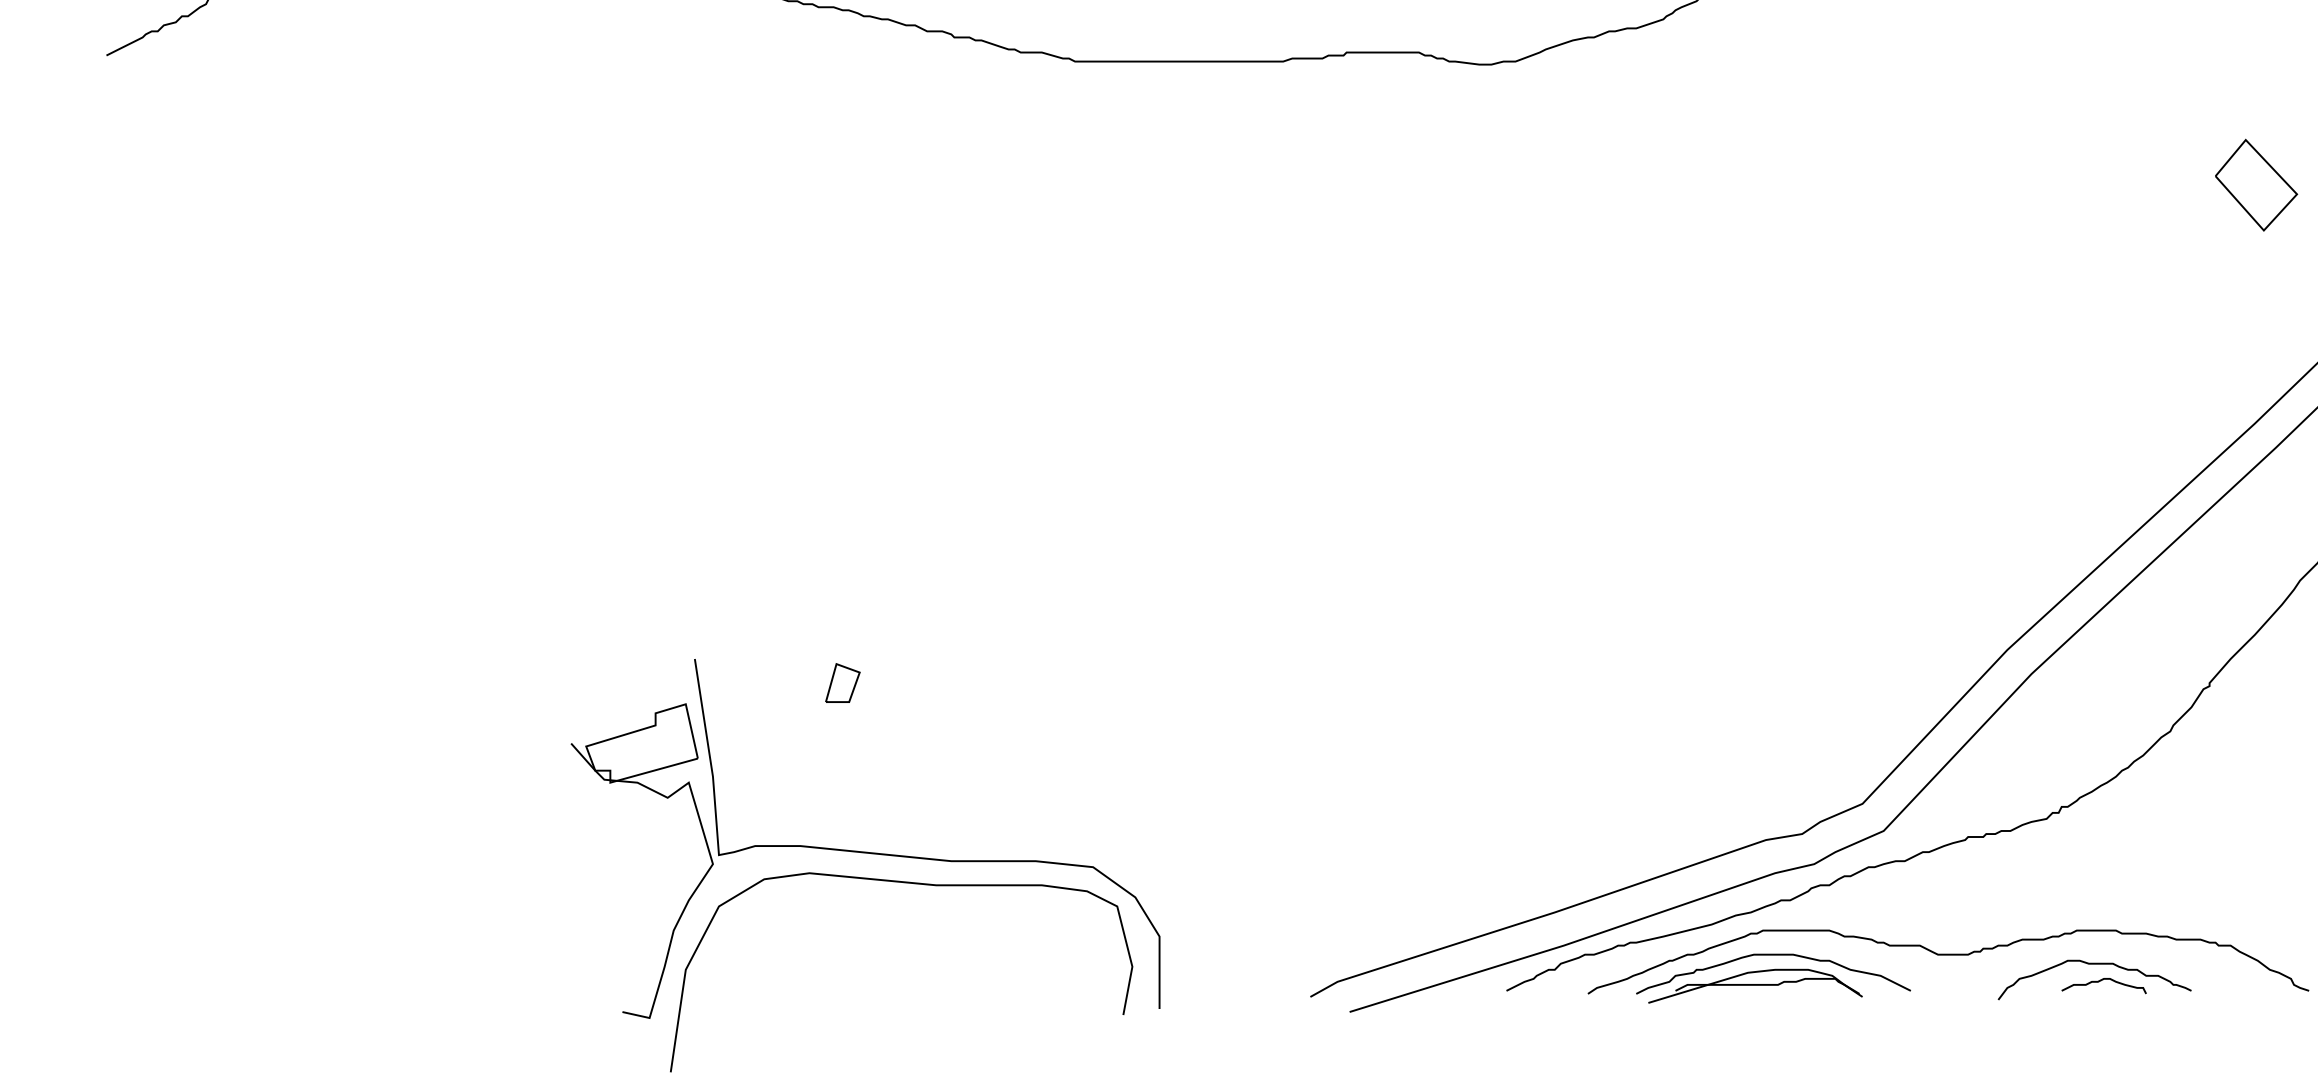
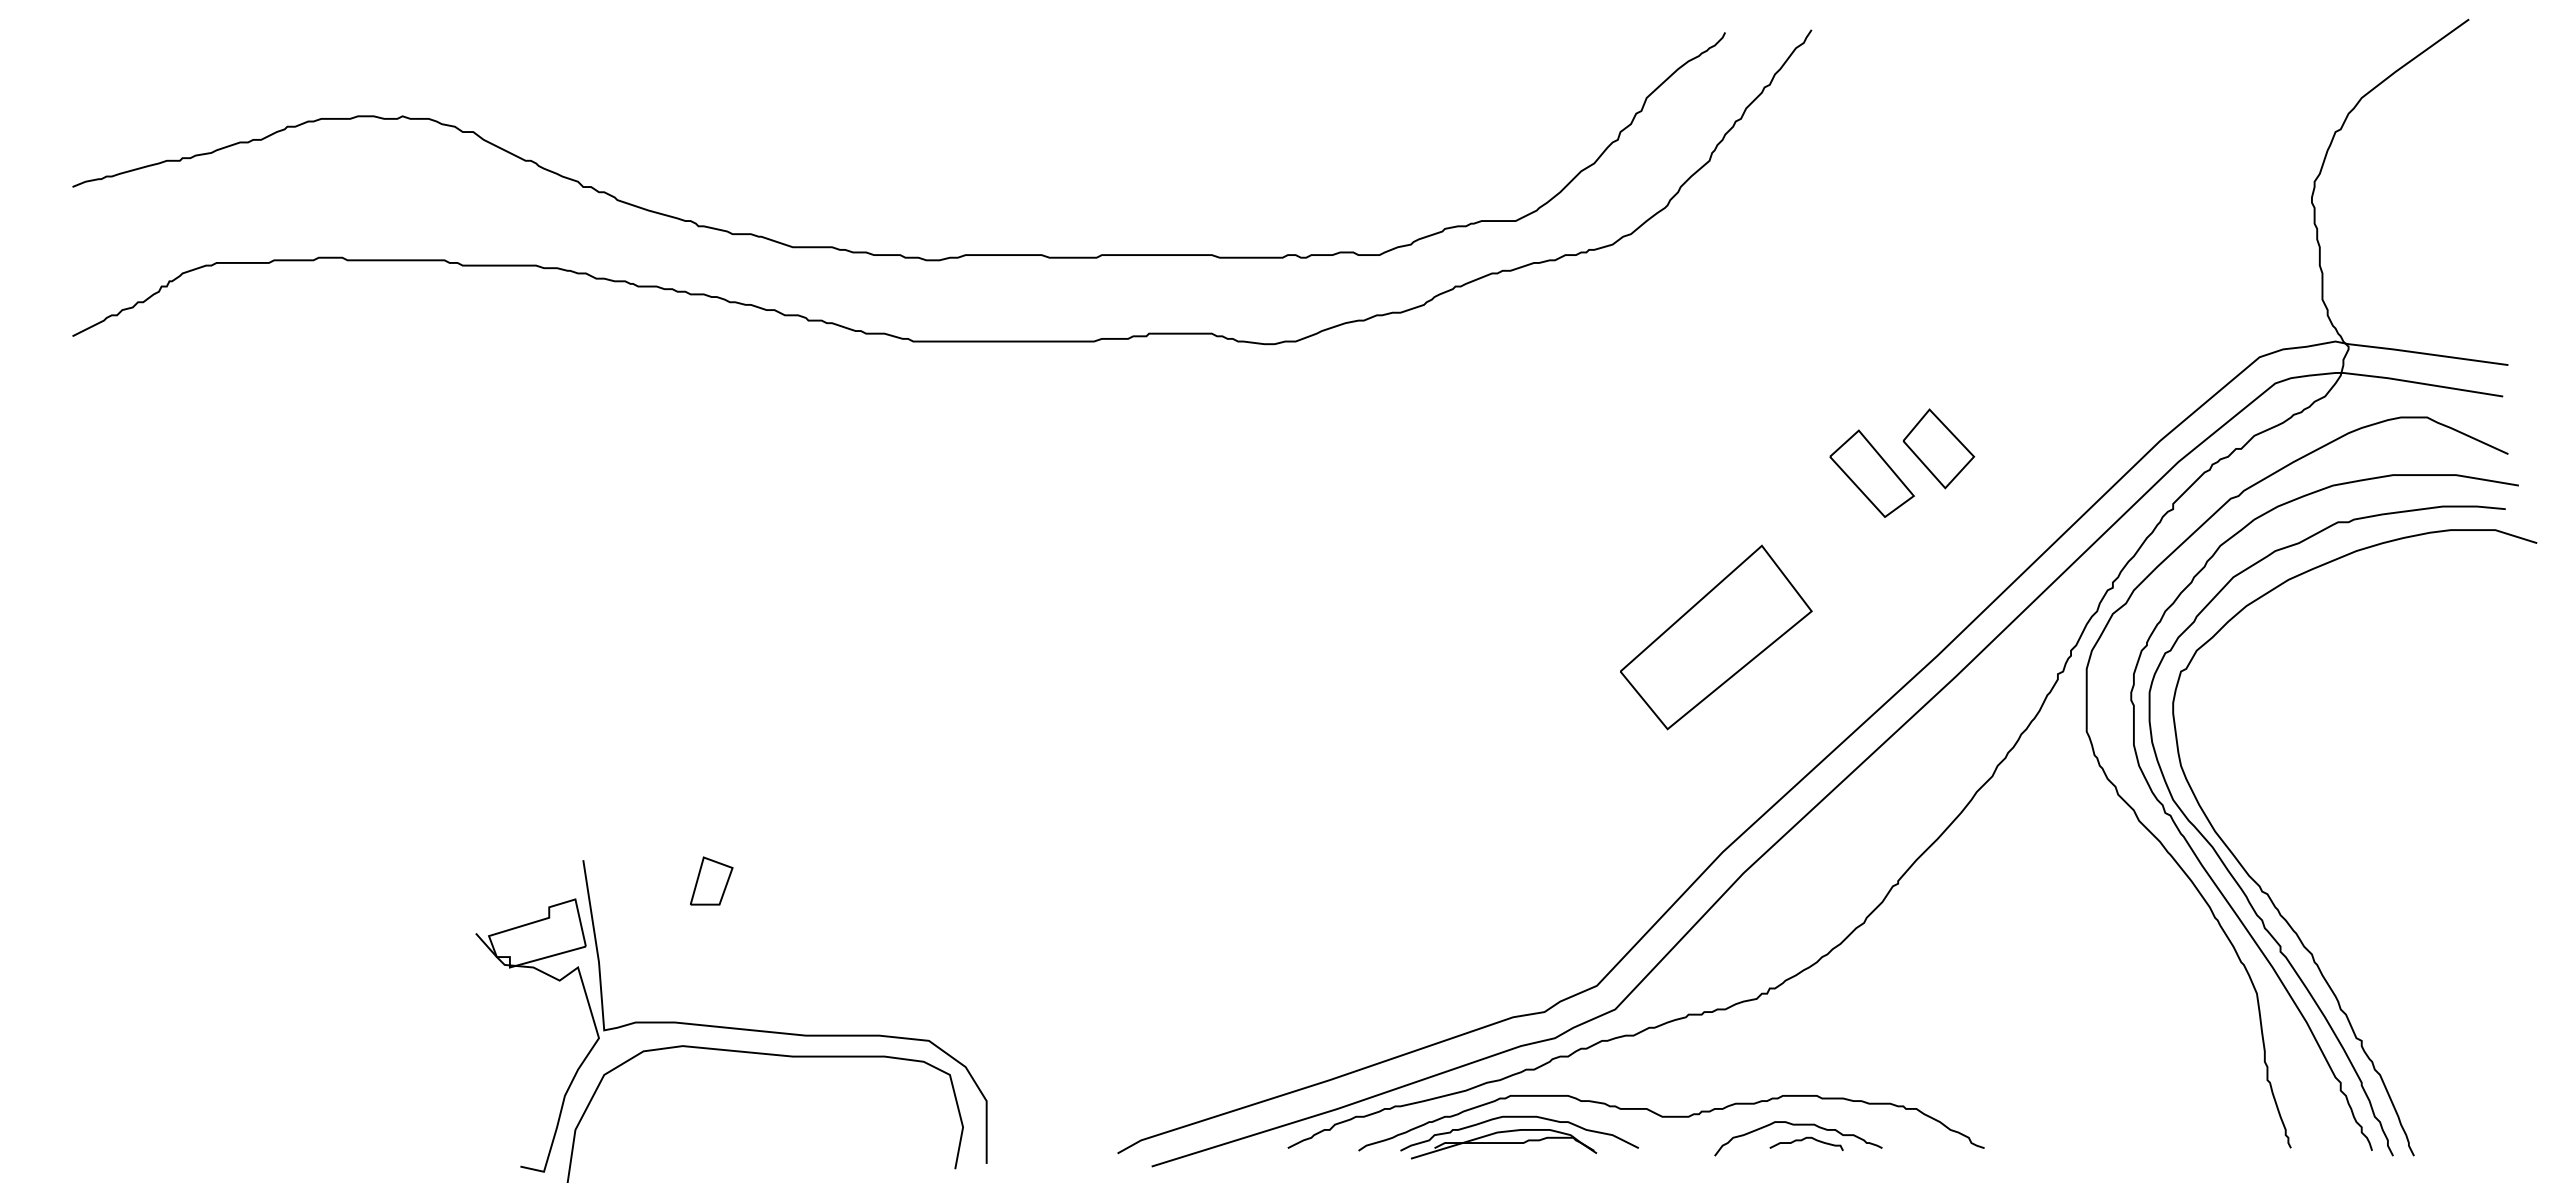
part: (2178, 213) -> (1871, 473), added
part: (2000, 402) -> (1716, 637), added
part: (842, 682) -> (711, 880), size x1.43

